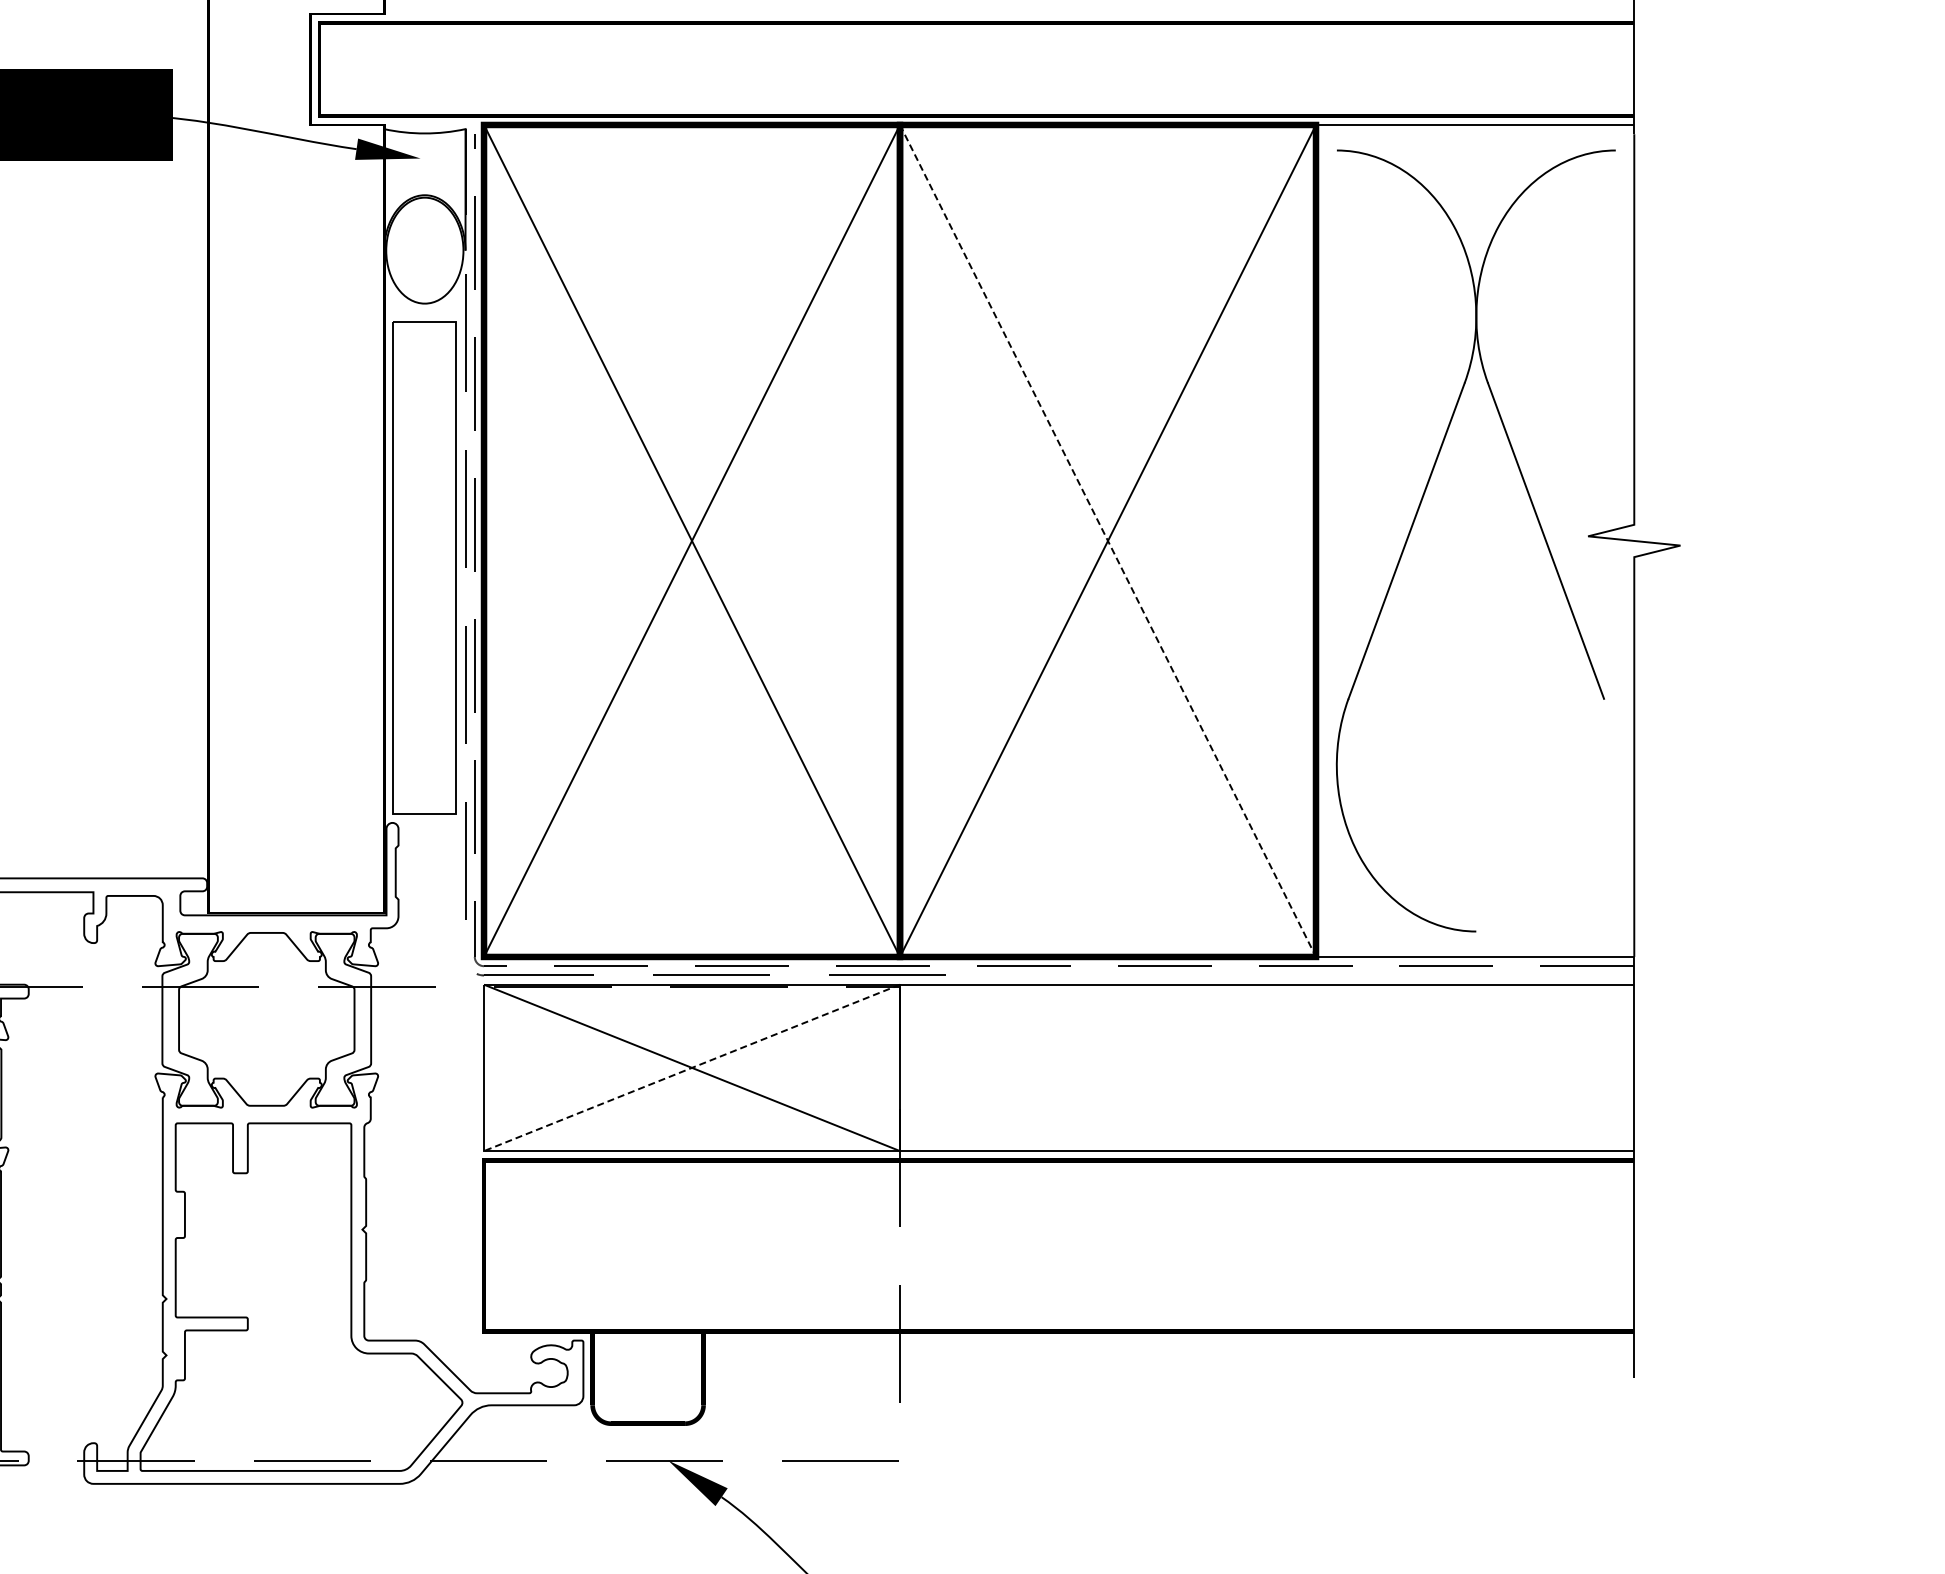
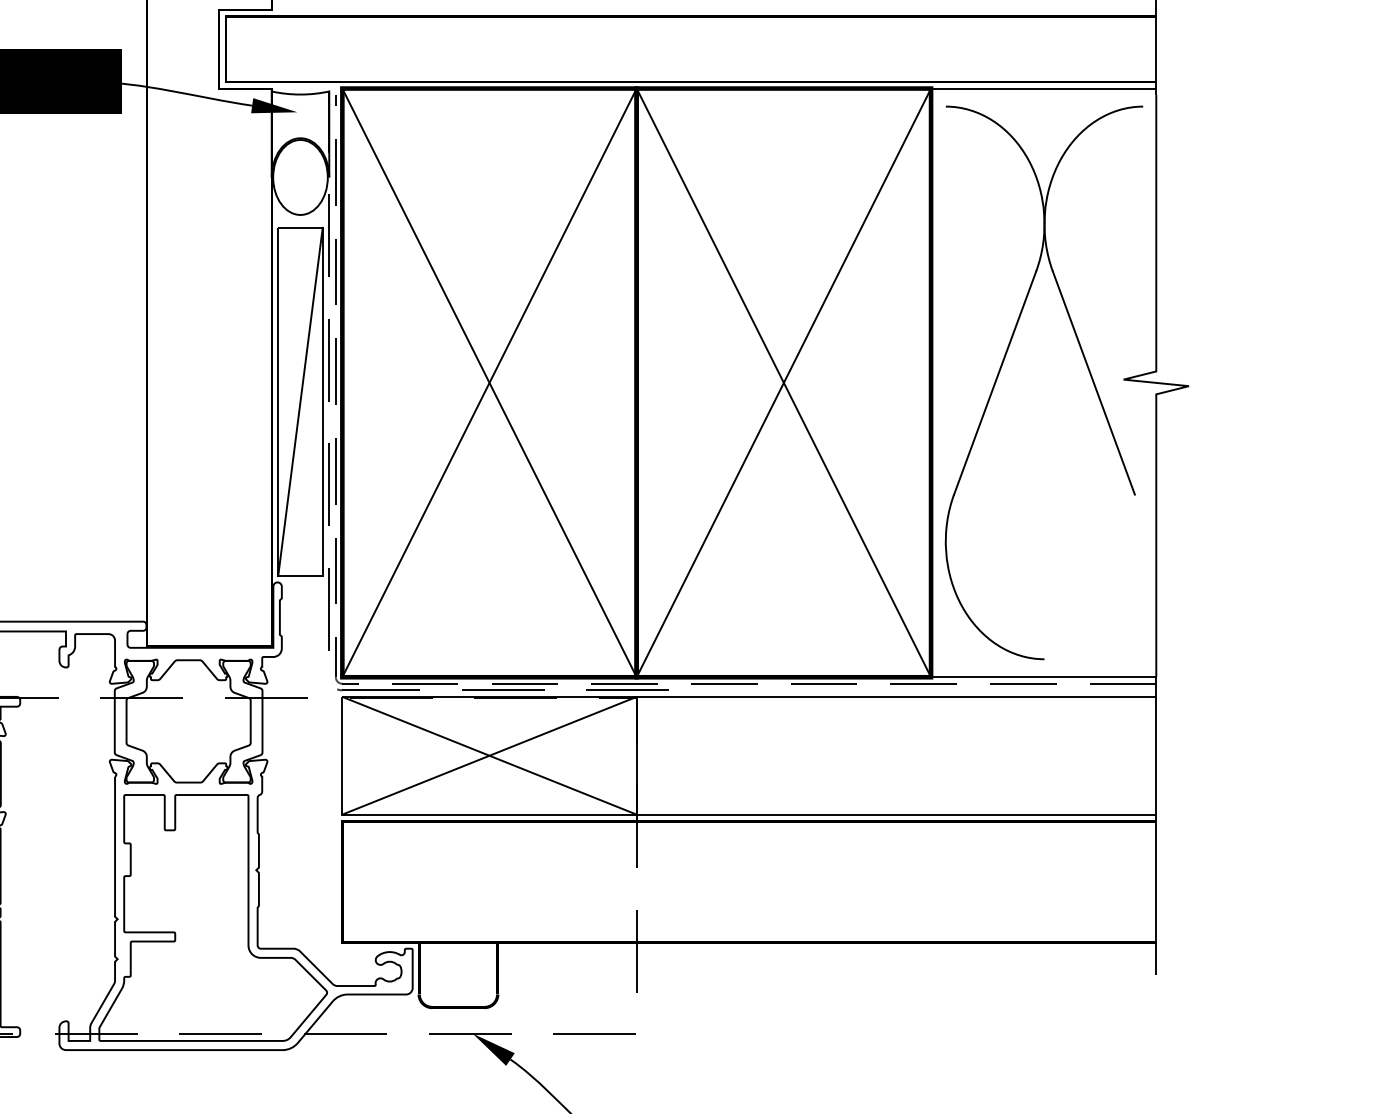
line: (1108, 541) -> (784, 383), dashed -> solid
line: (424, 567) -> (300, 401), added
line: (691, 1068) -> (489, 756), dashed -> solid

